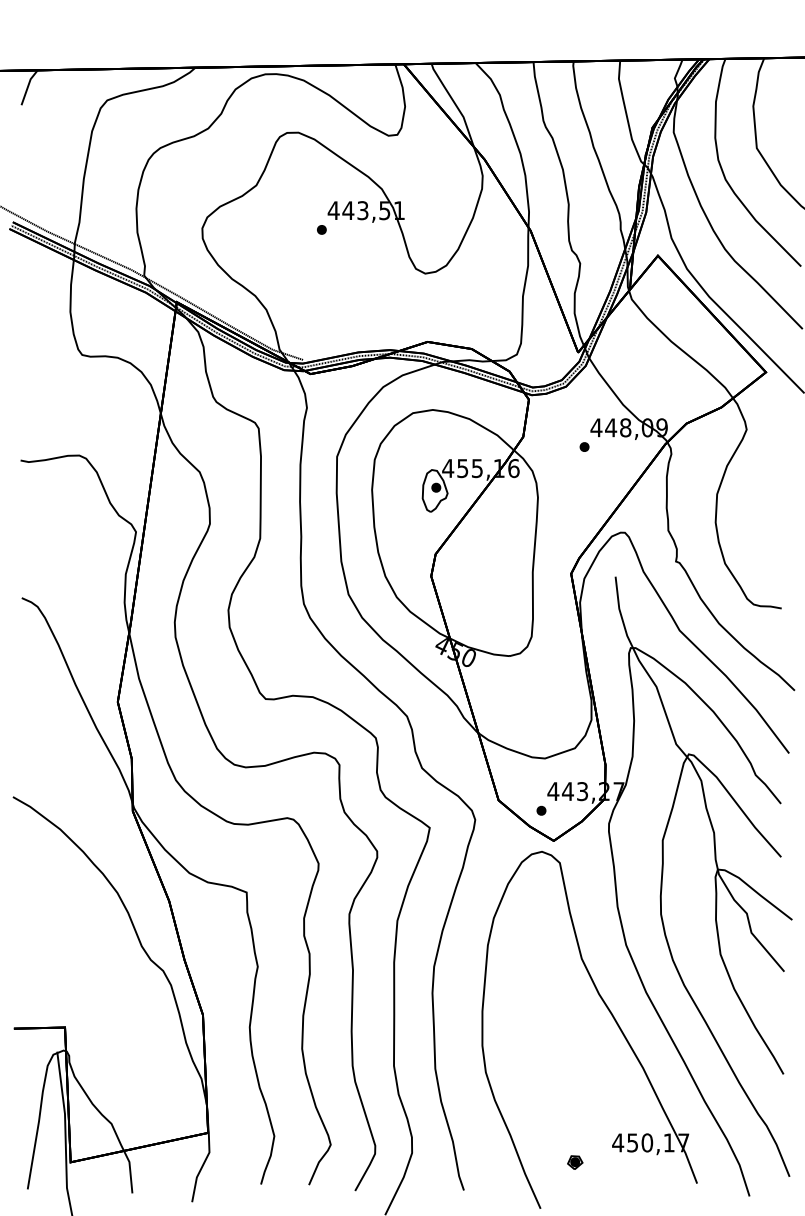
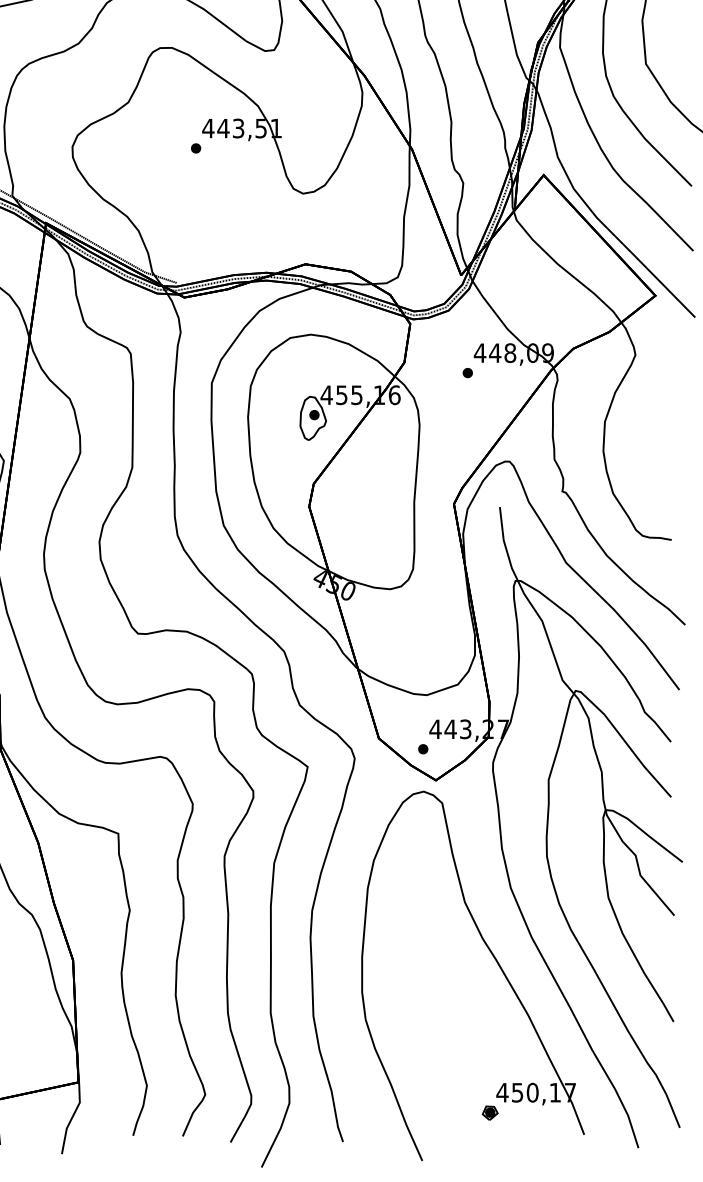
part: (575, 1162) -> (490, 1113), moved

